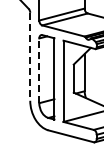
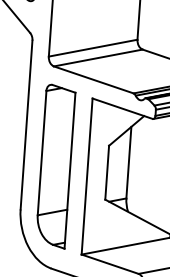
line: (30, 56) -> (27, 124), dashed -> solid
line: (39, 70) -> (42, 152), dashed -> solid

